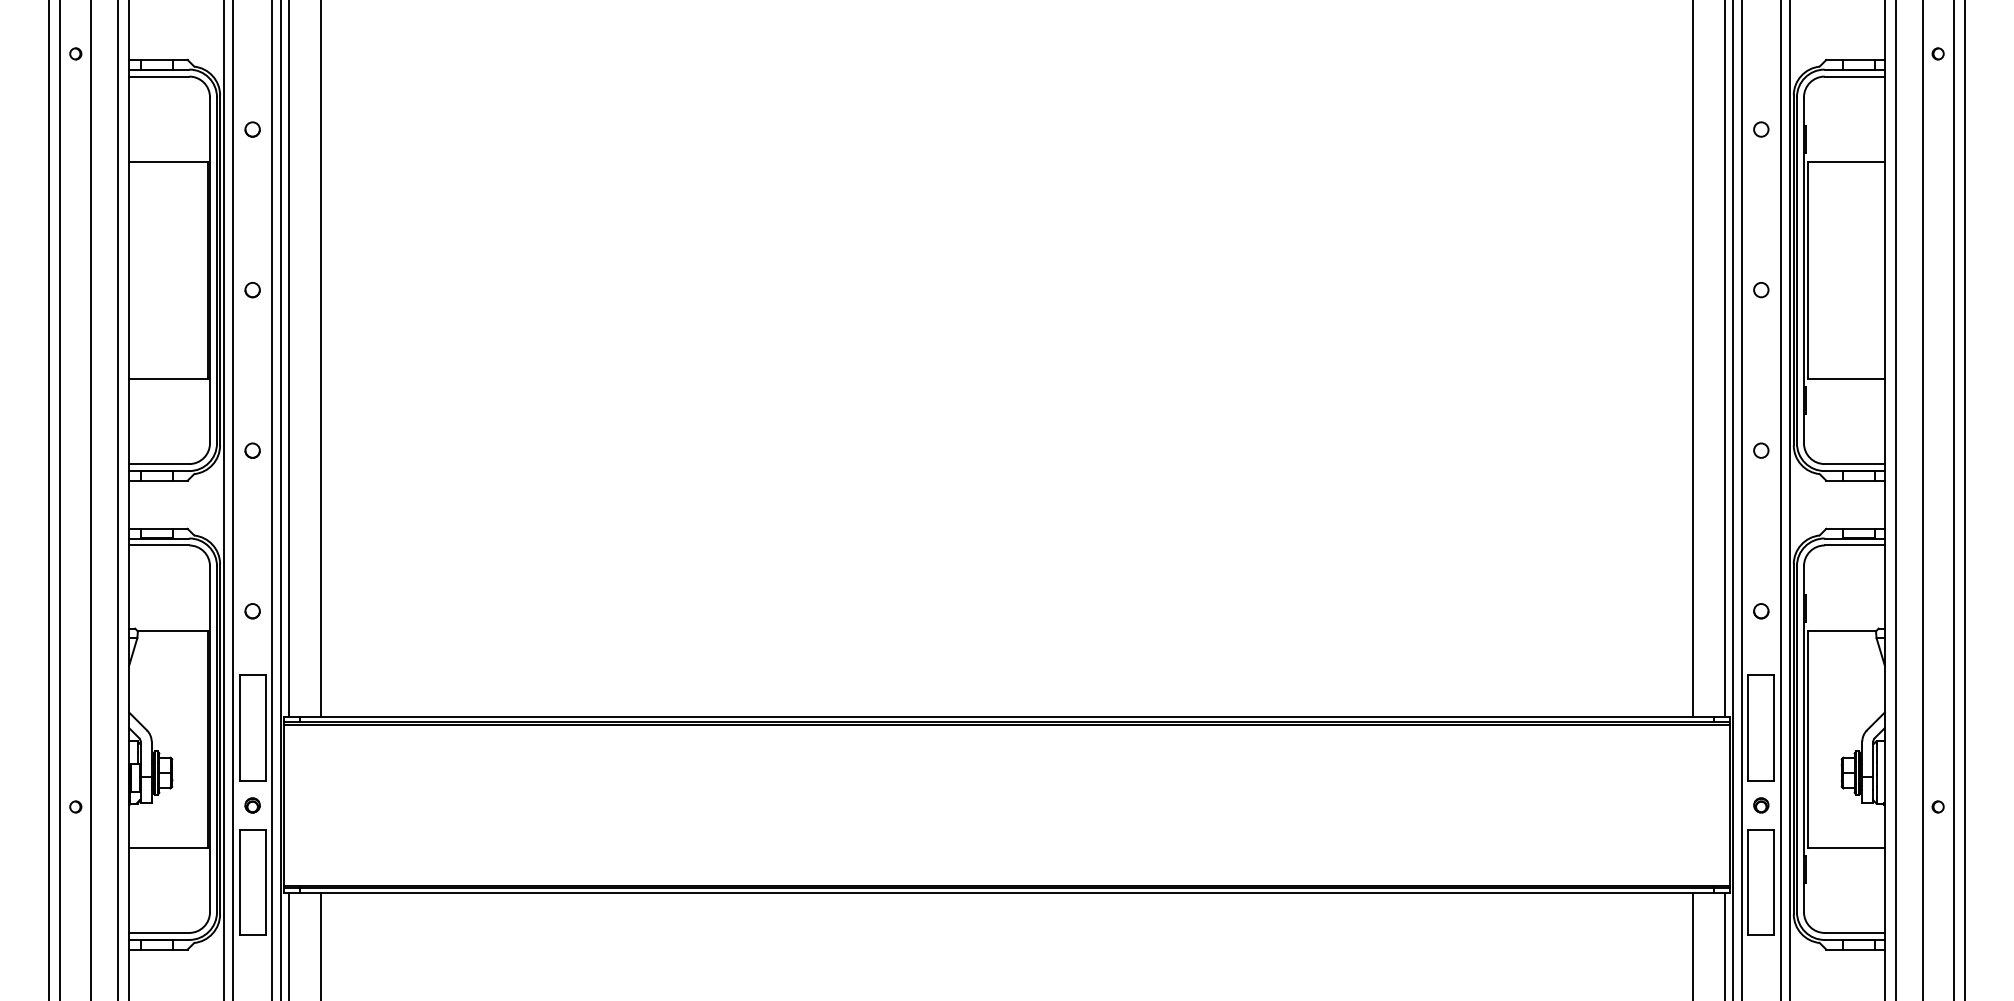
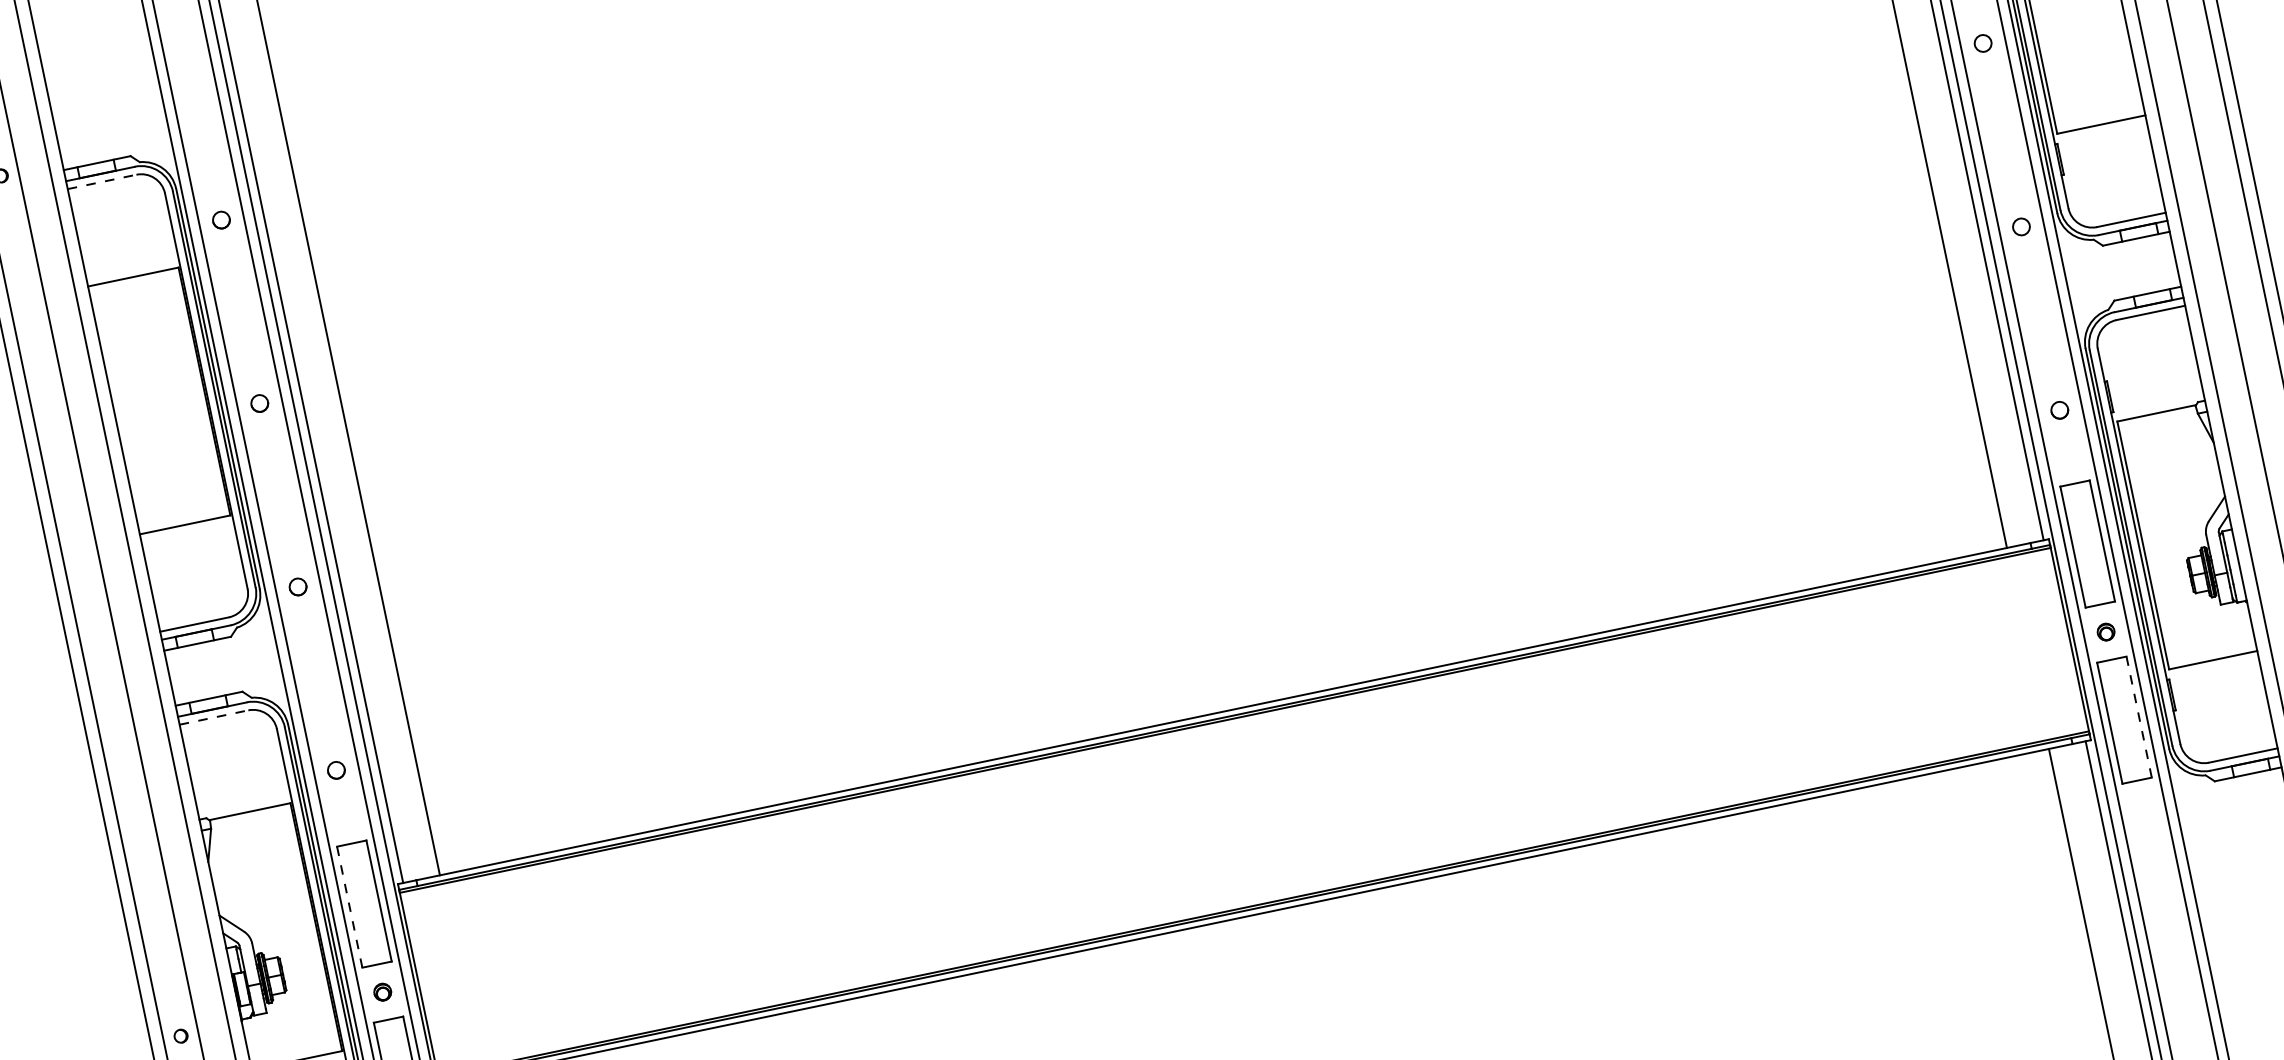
line: (159, 76) -> (102, 181), solid -> dashed
line: (159, 545) -> (214, 717), solid -> dashed
line: (239, 728) -> (349, 907), solid -> dashed
line: (1774, 882) -> (2139, 717), solid -> dashed

